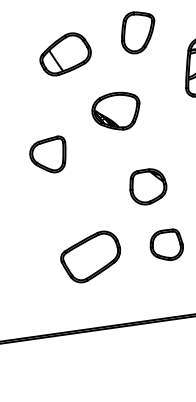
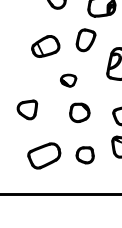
part: (116, 111) -> (68, 80), size x0.6
part: (48, 154) -> (27, 109), moved
part: (147, 186) -> (79, 112), moved

